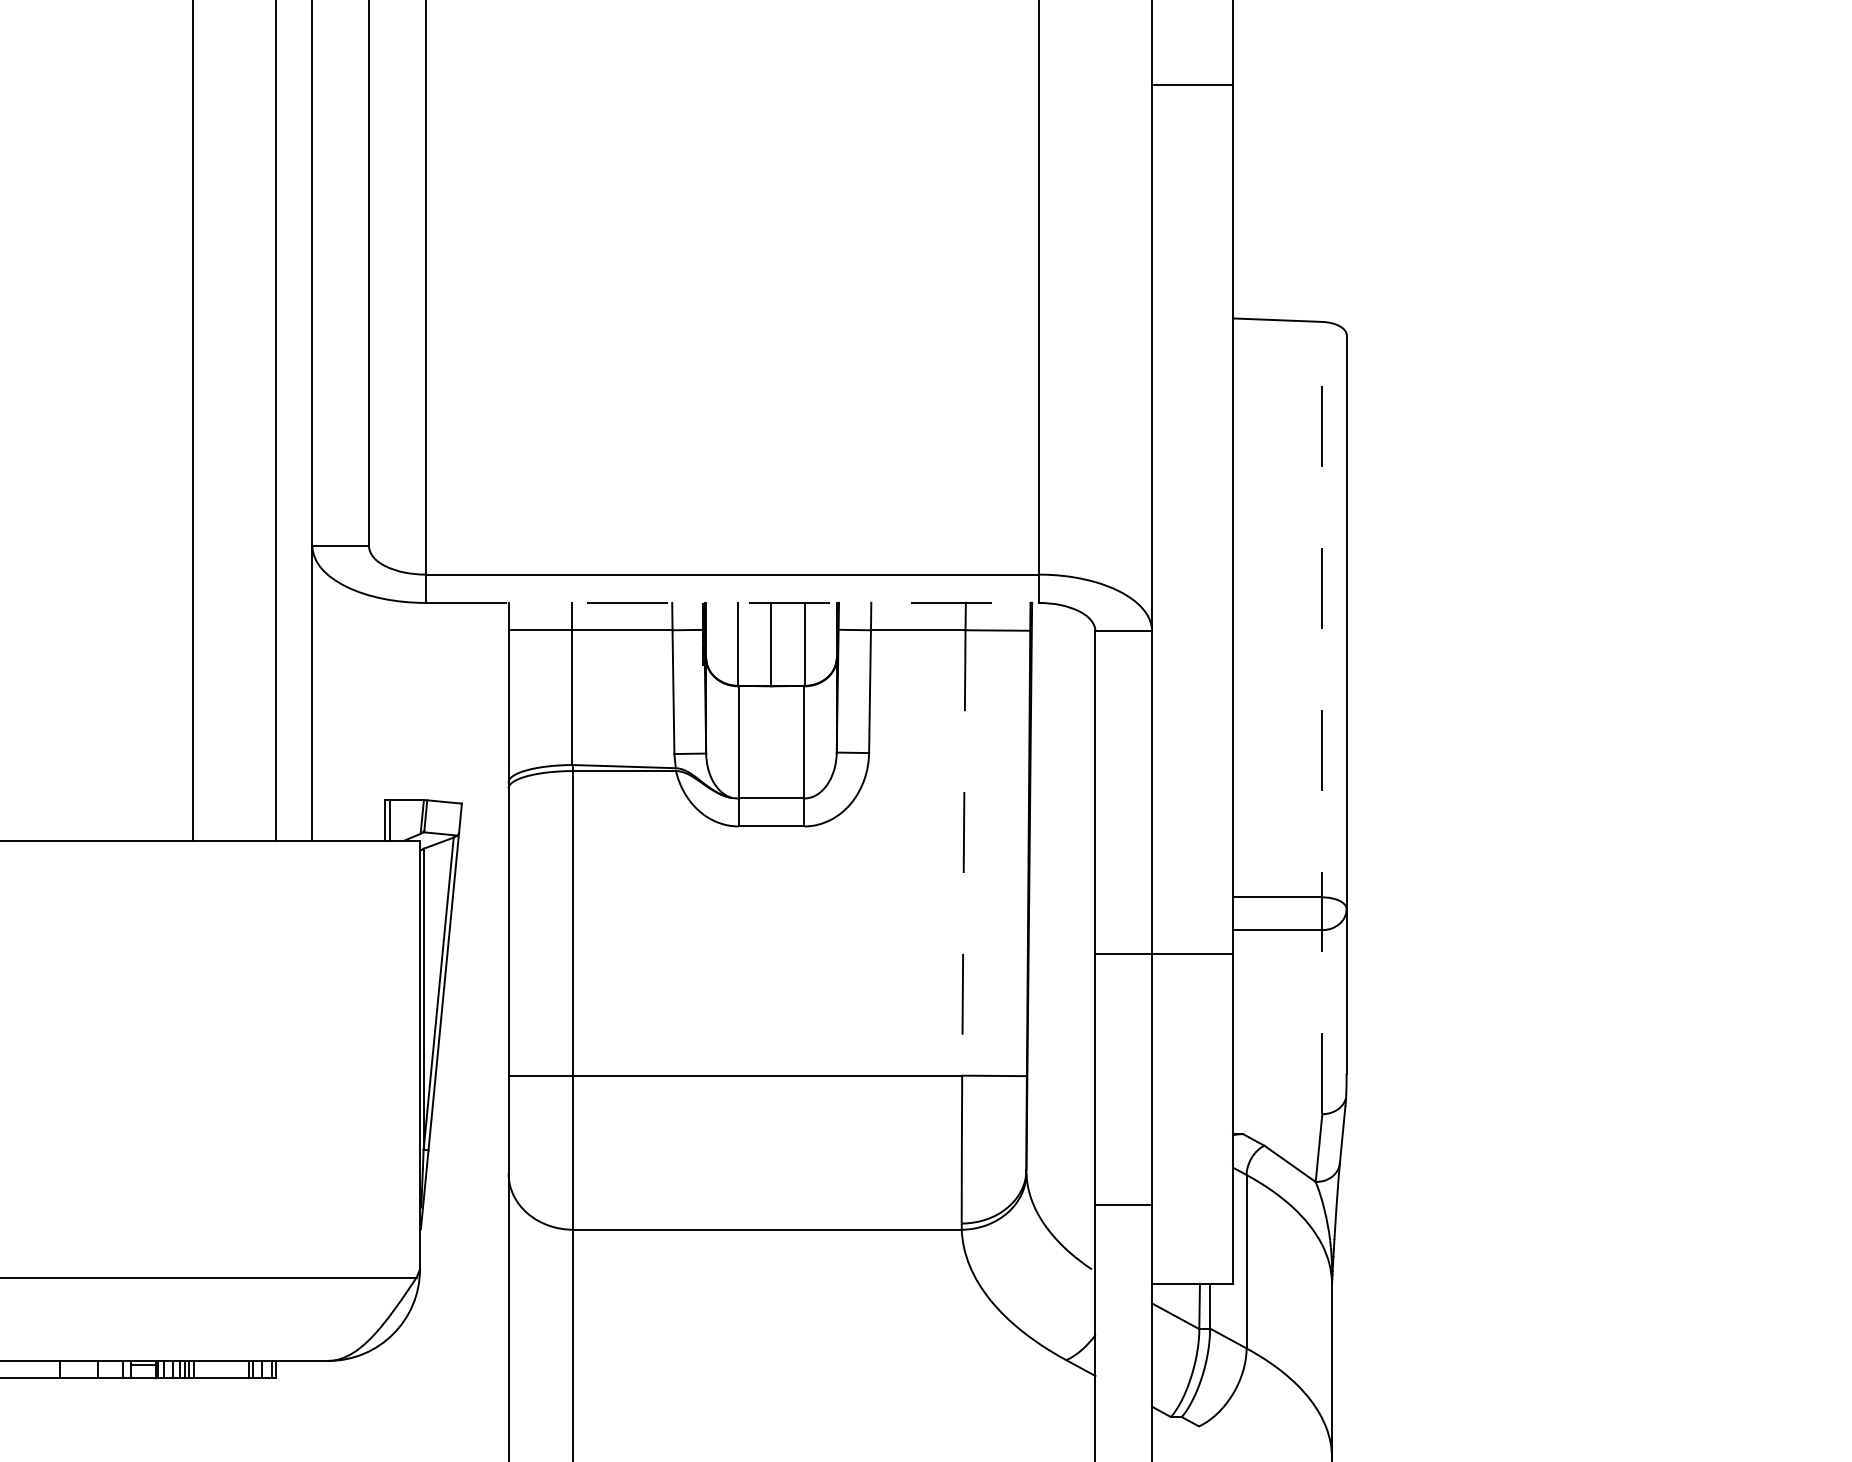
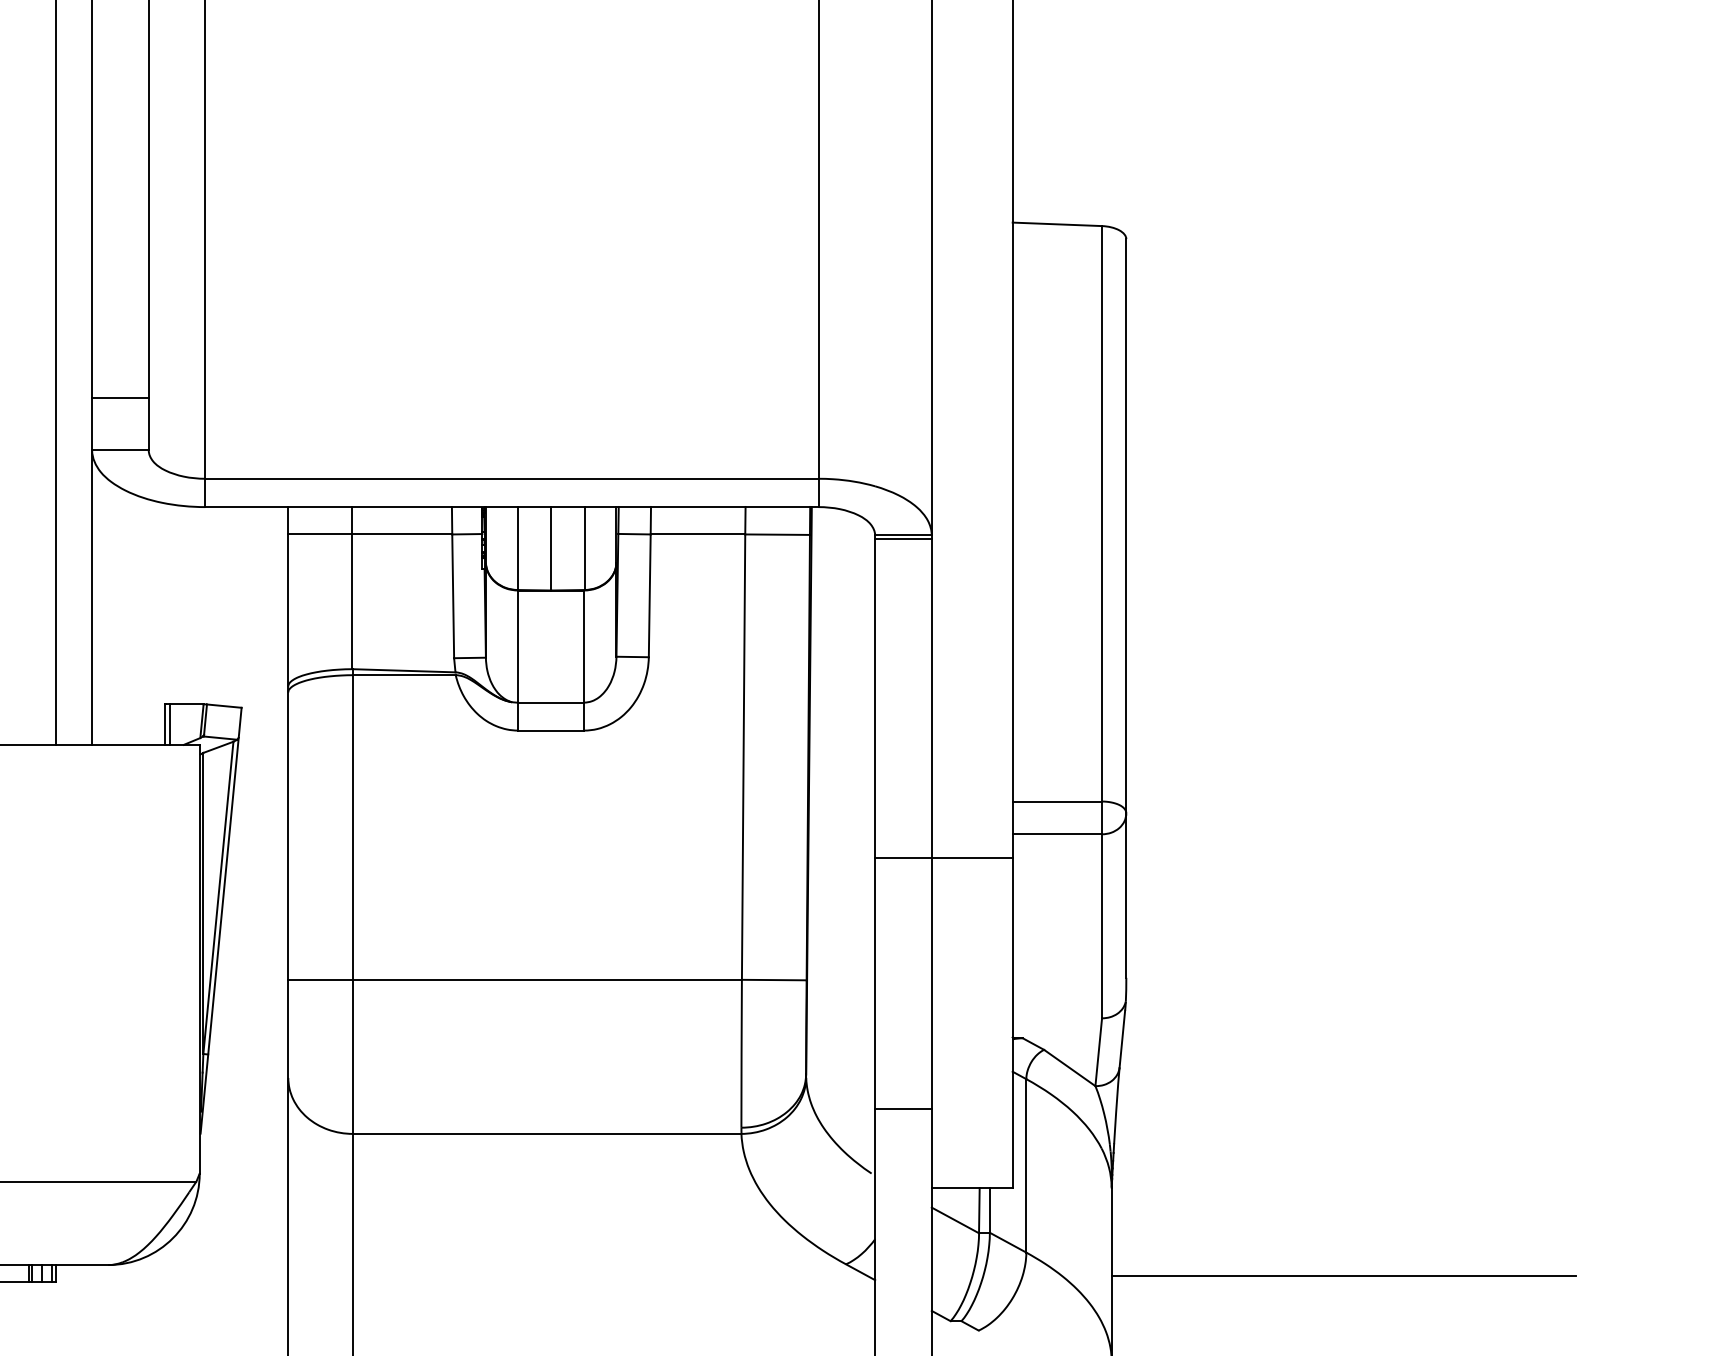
line: (340, 493) -> (120, 397), added
line: (732, 602) -> (512, 506), dashed -> solid
line: (1123, 635) -> (903, 539), added
line: (1322, 717) -> (1102, 621), dashed -> solid
line: (963, 852) -> (743, 756), dashed -> solid
line: (1564, 1372) -> (1344, 1276), added

